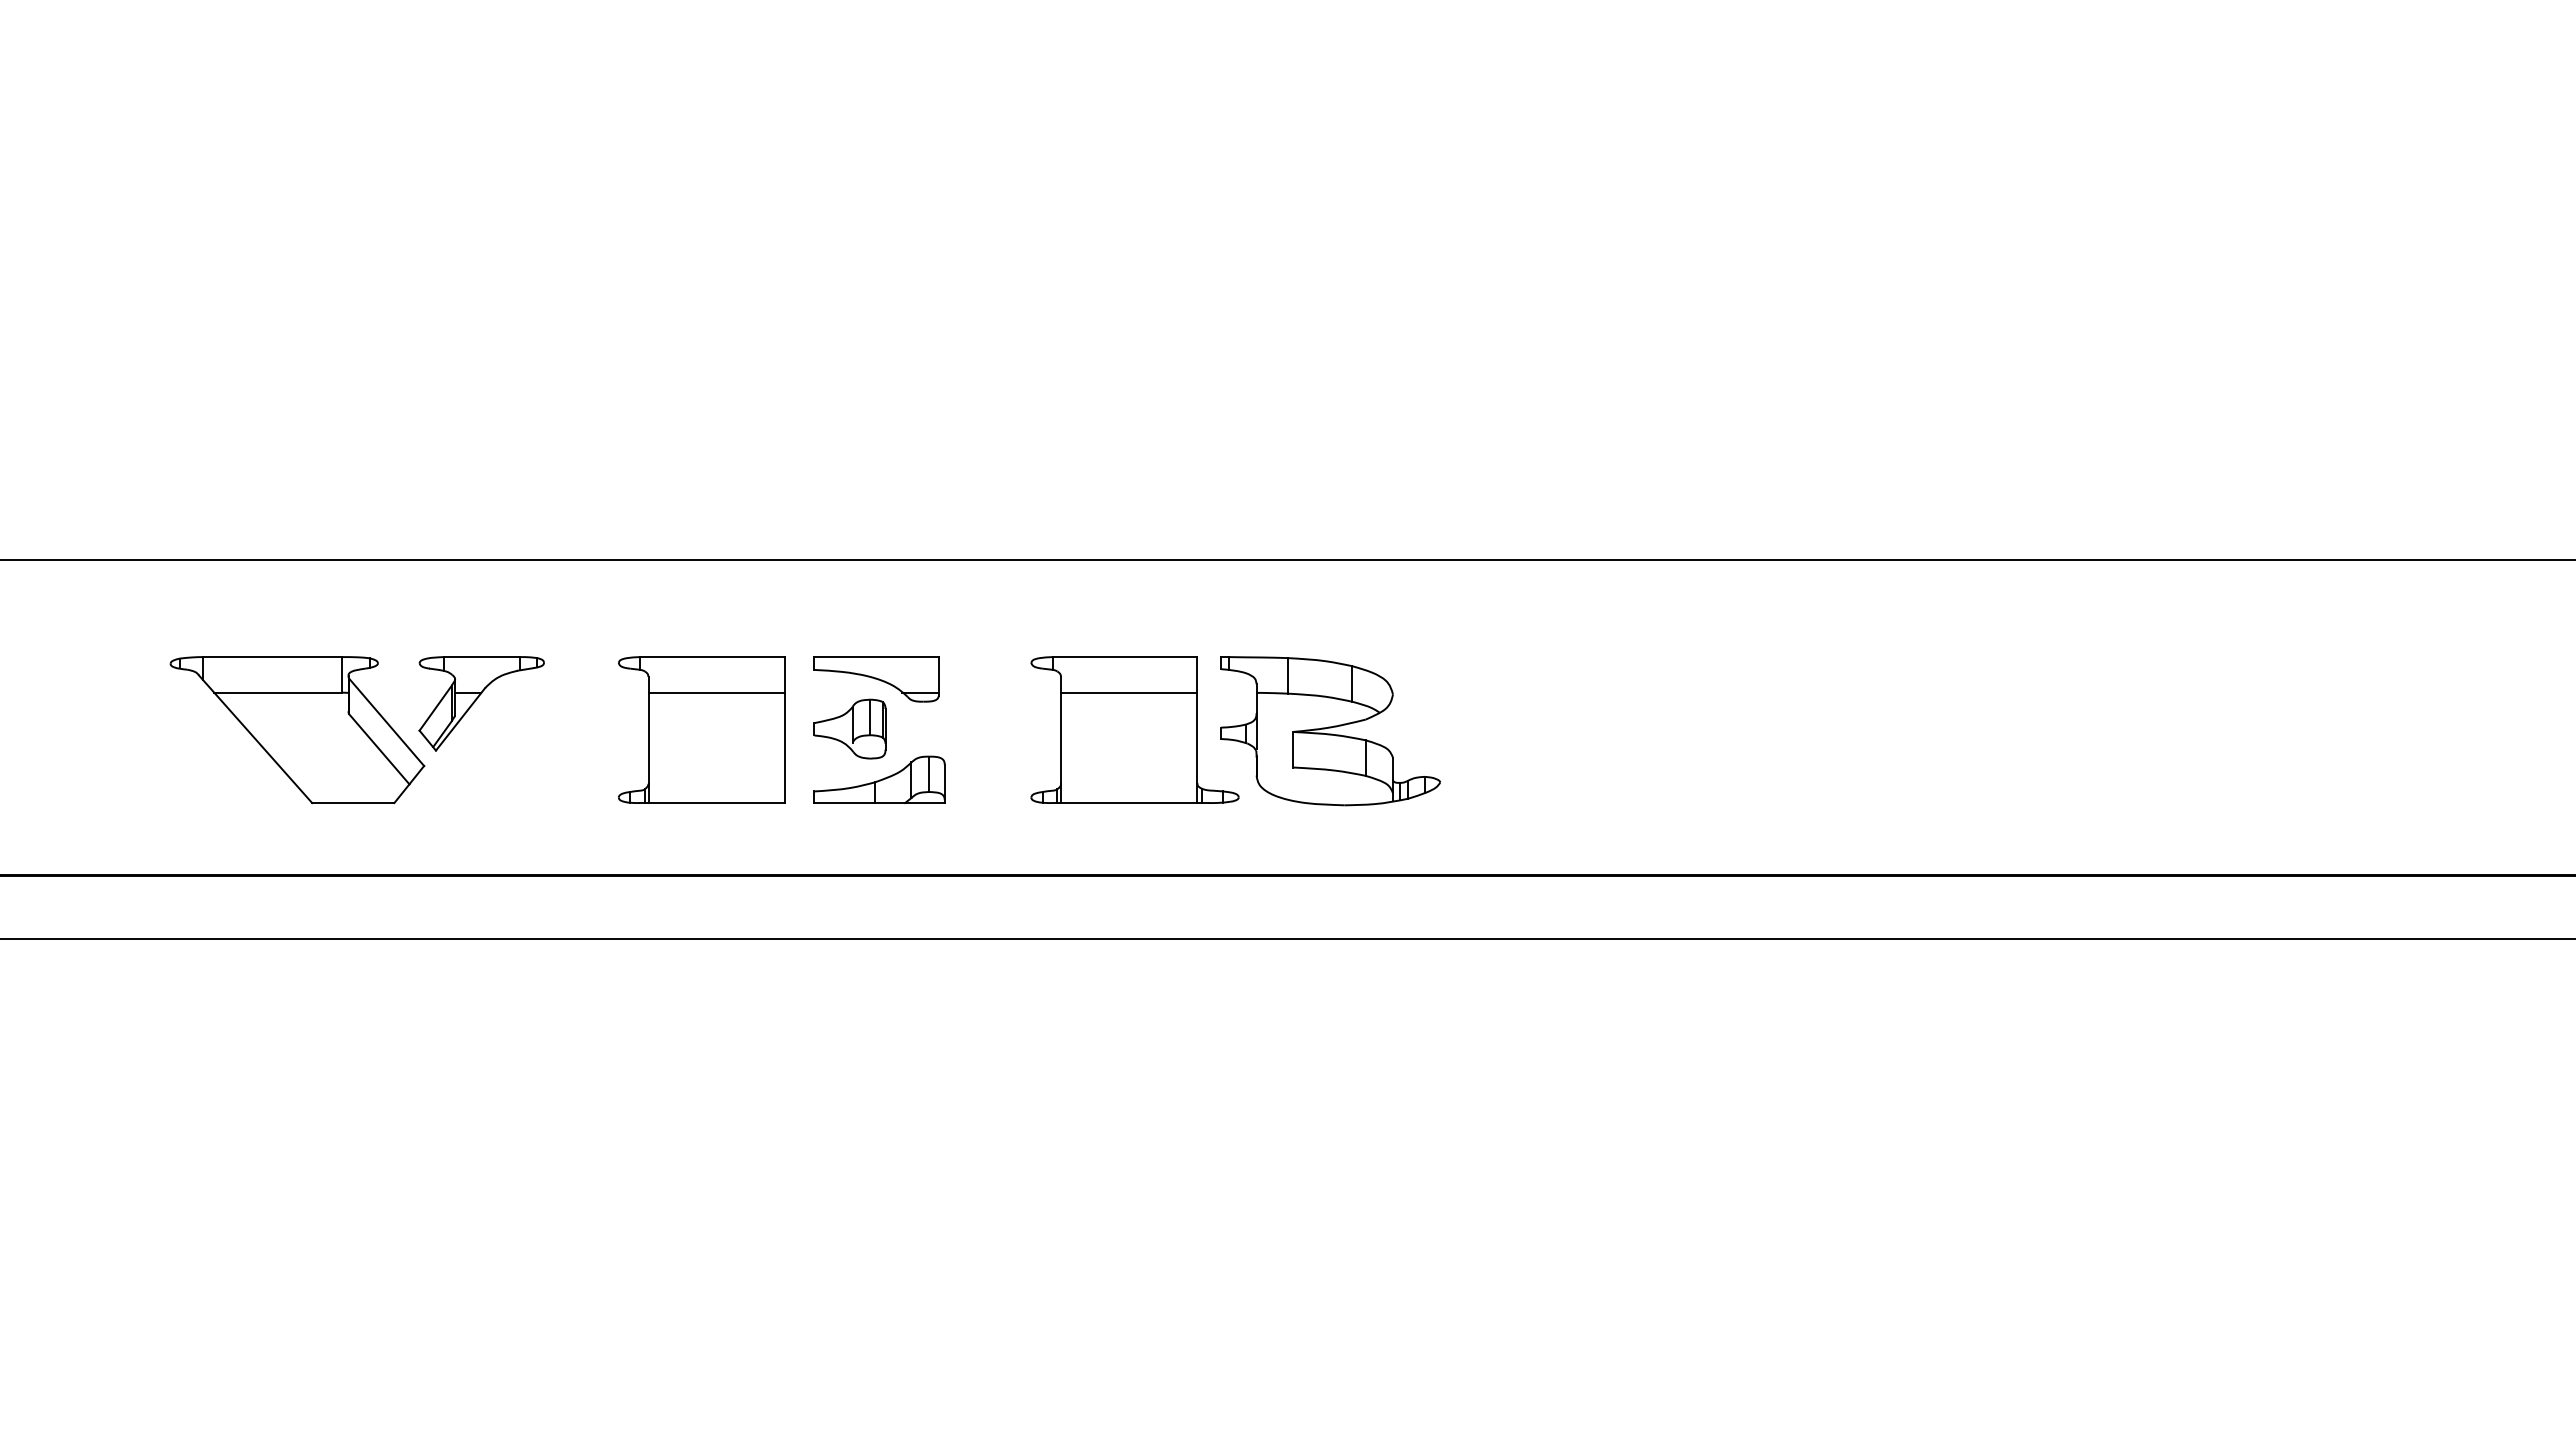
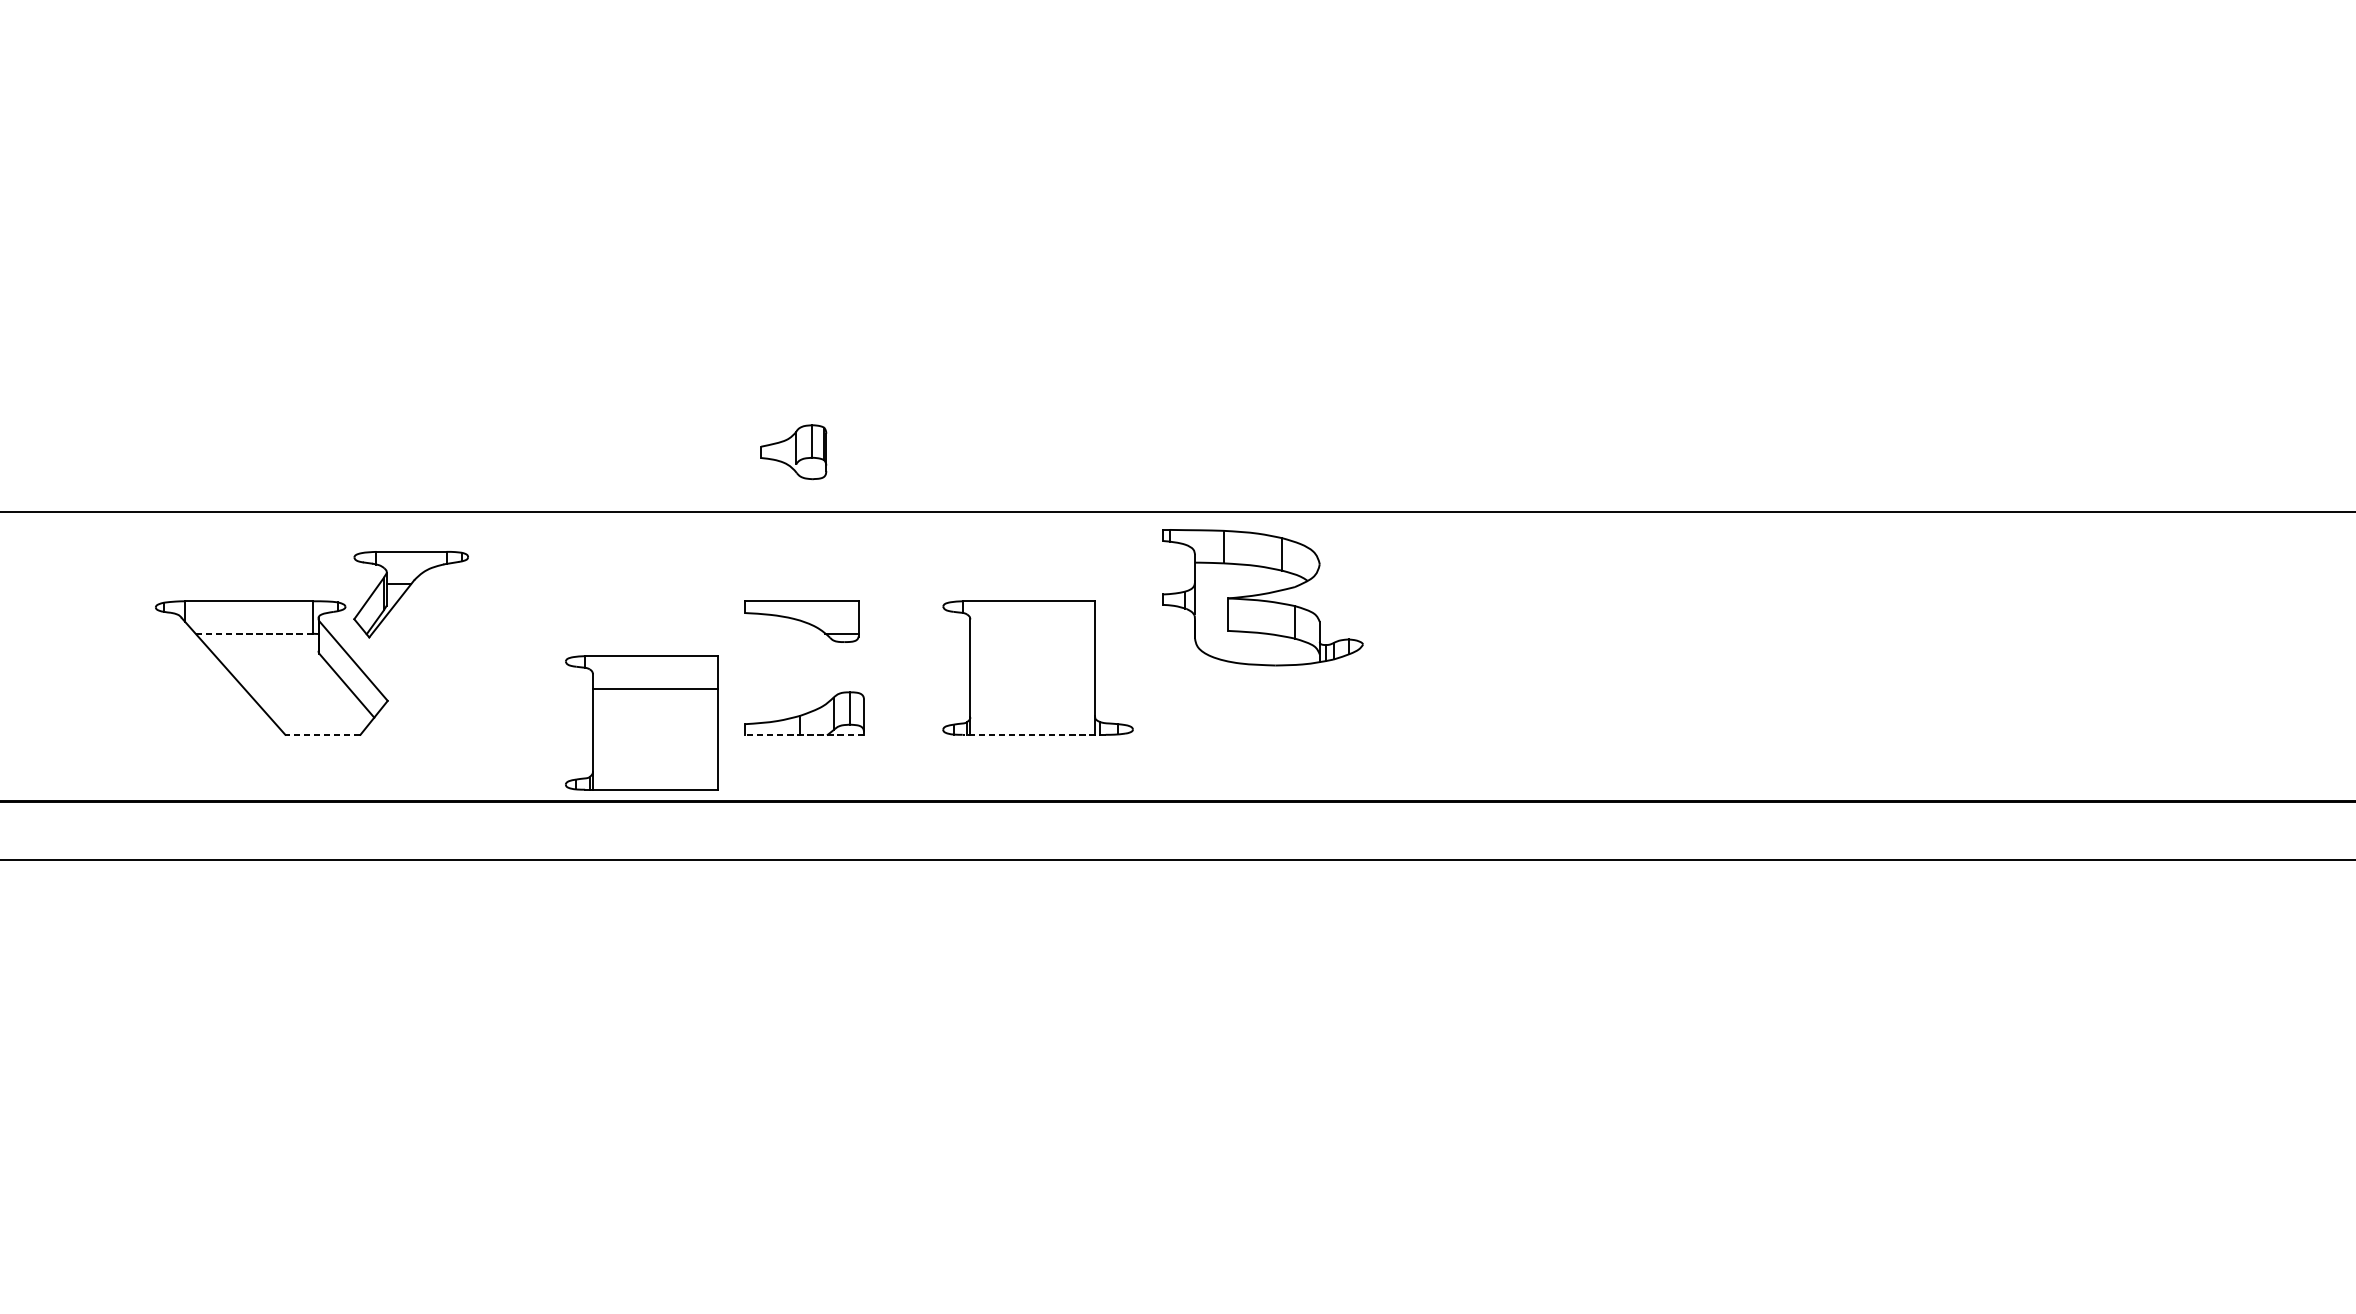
line: (278, 692) -> (254, 633), solid -> dashed
line: (1128, 692) -> (1032, 633), removed
part: (481, 703) -> (410, 594), moved
part: (849, 728) -> (793, 451), moved
part: (701, 729) -> (641, 722), moved
part: (1330, 731) -> (1262, 597), moved
line: (352, 803) -> (322, 735), solid -> dashed
line: (879, 803) -> (804, 735), solid -> dashed
line: (1130, 803) -> (1033, 735), solid -> dashed

